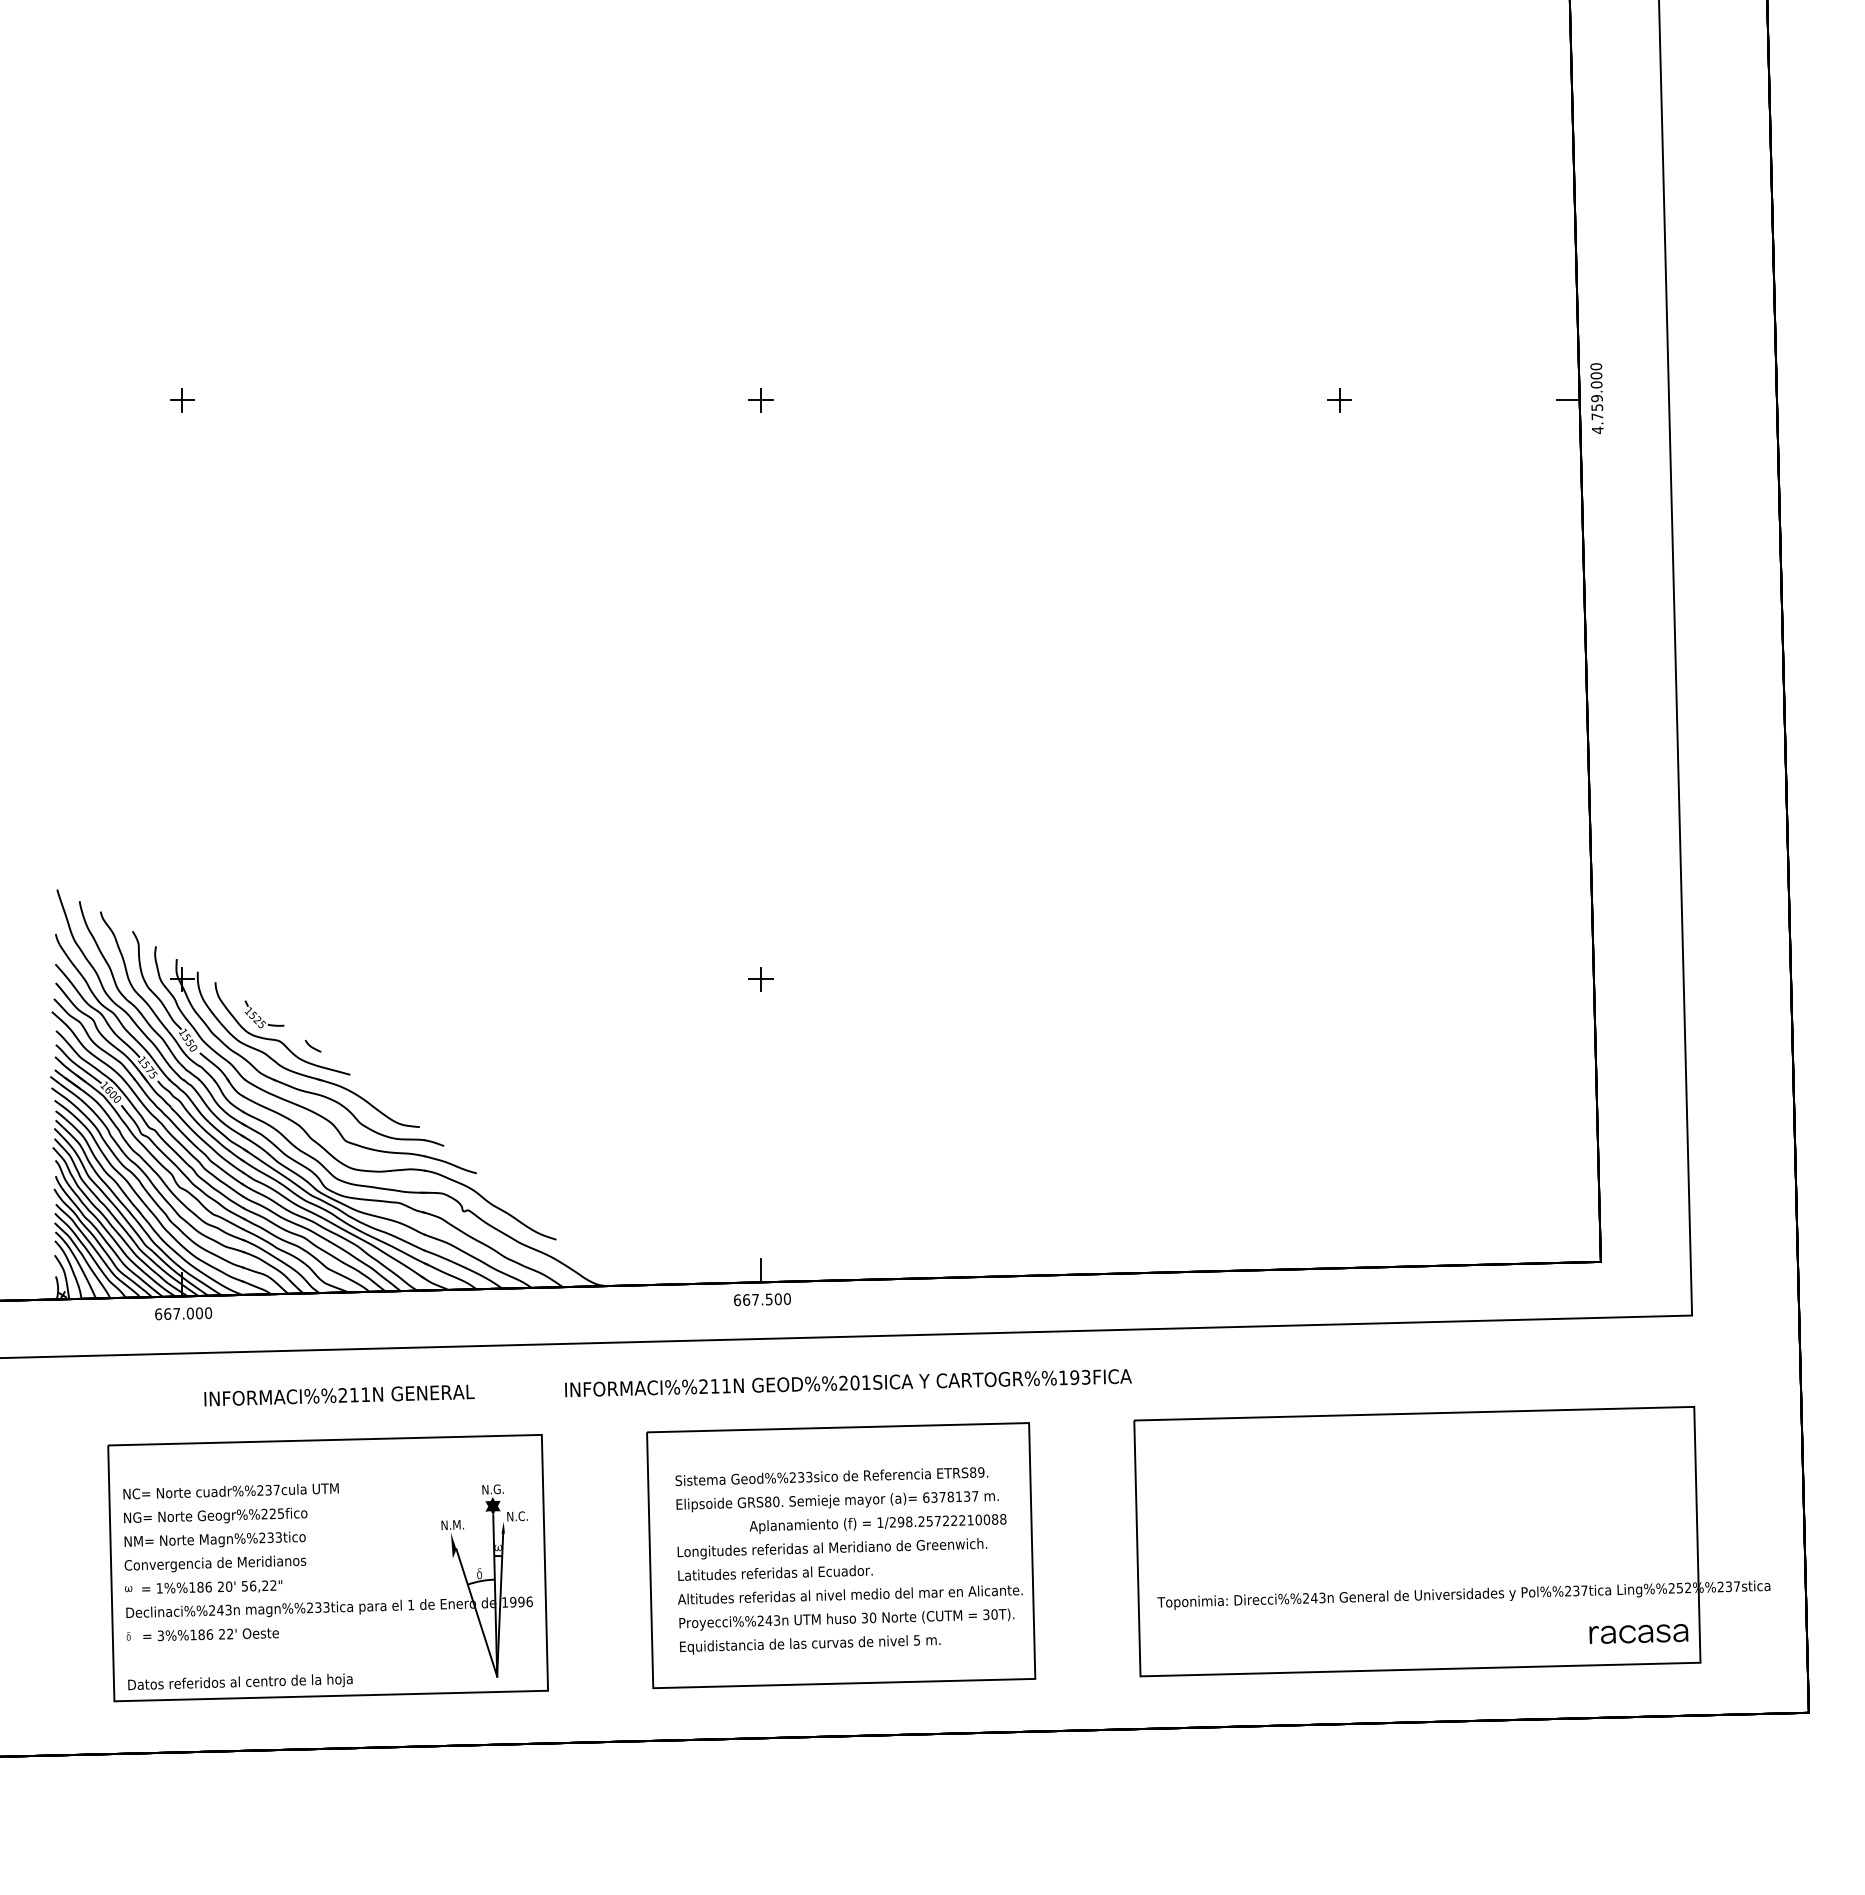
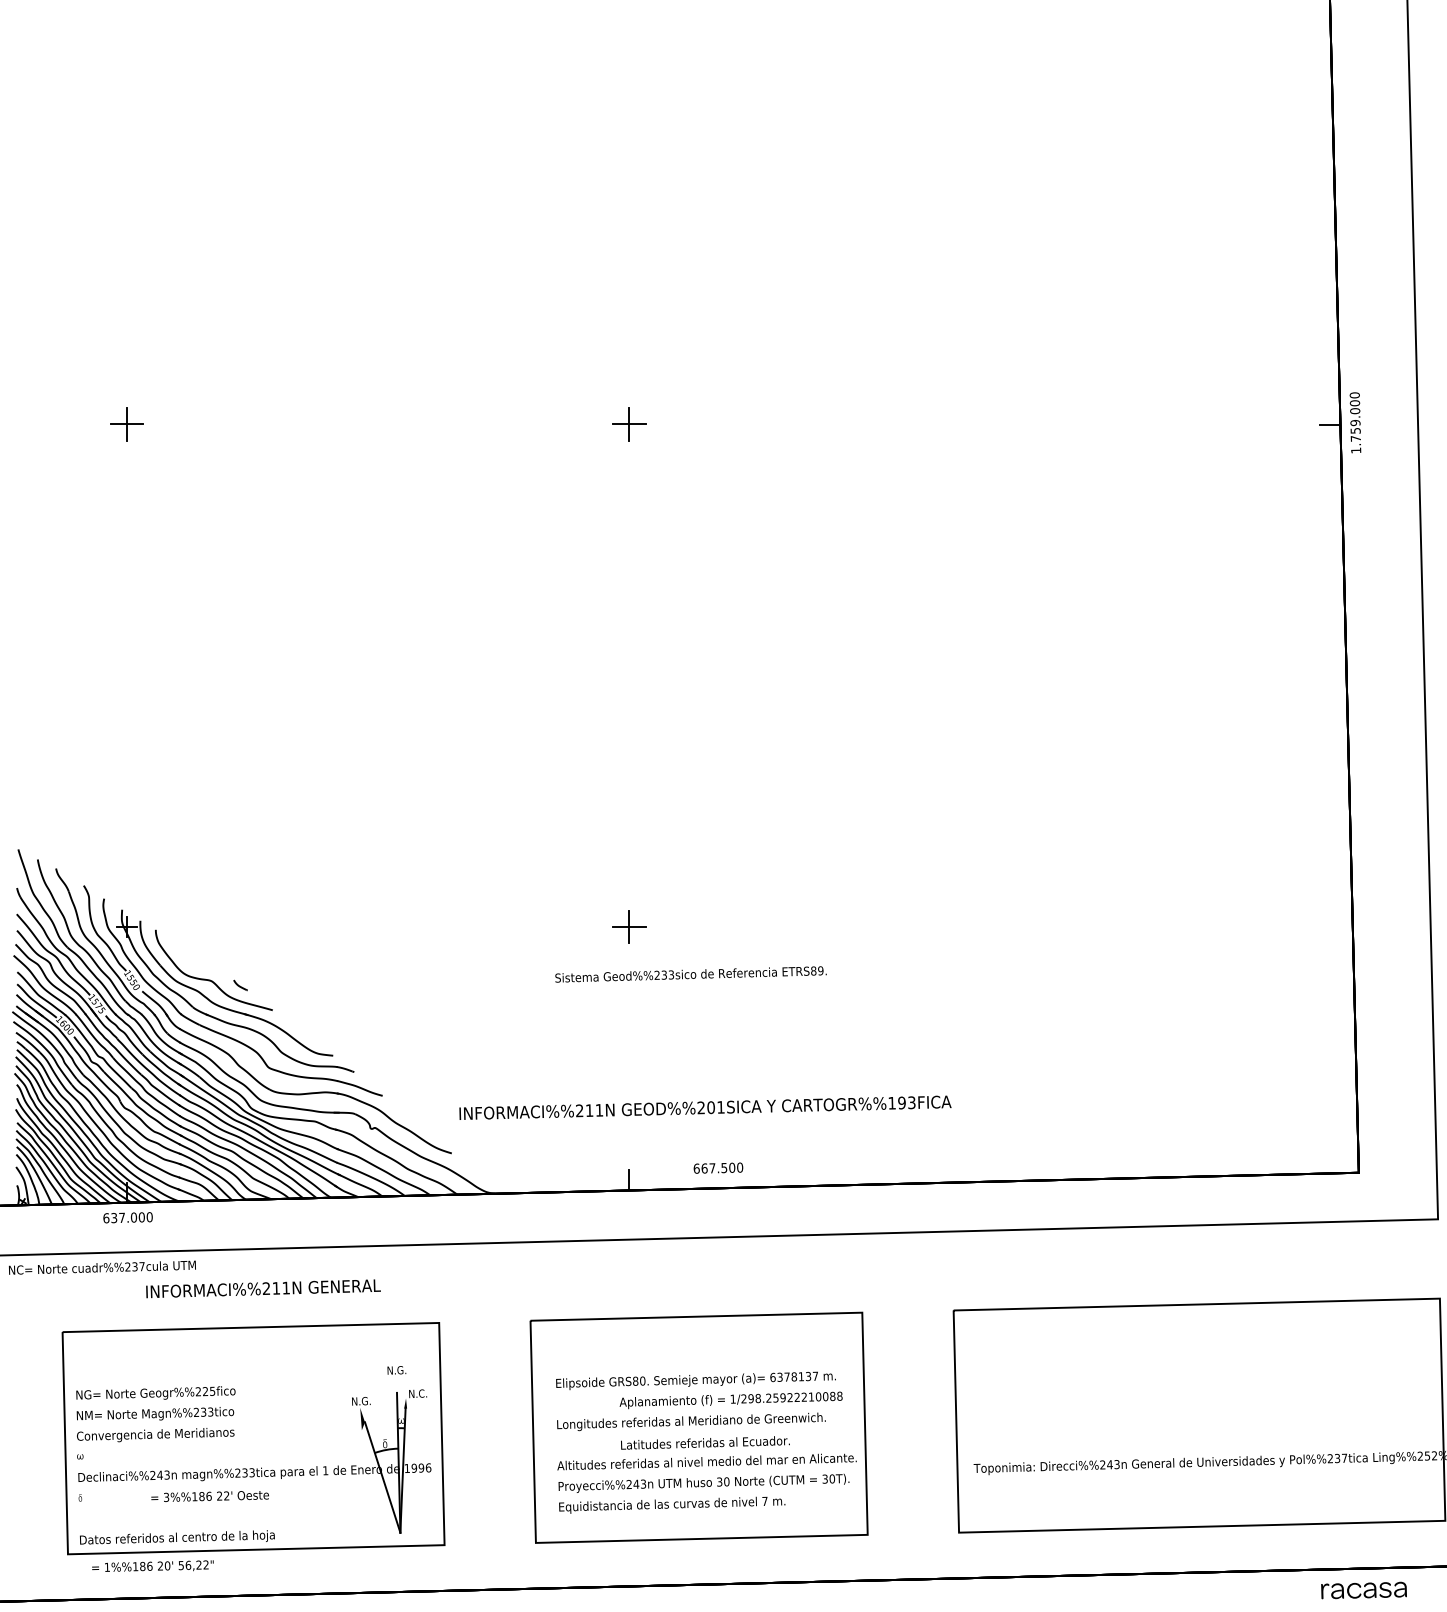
part: (182, 400) -> (127, 424), size x1.6
part: (760, 400) -> (629, 424), size x1.6
part: (1339, 400) -> (1131, 424), removed
text: (1597, 430) -> (1355, 450), 4.759.000 -> 1.759.000
part: (760, 979) -> (629, 927), size x1.6
part: (264, 1014) -> (198, 957), removed
text: (762, 1299) -> (718, 1168), moved
text: (167, 1314) -> (114, 1218), 667.000 -> 637.000
text: (848, 1383) -> (705, 1108), moved
text: (831, 1476) -> (690, 974), moved
text: (230, 1491) -> (101, 1267), moved
fill: (492, 1506) -> (396, 1385), removed
text: (937, 1520) -> (782, 1397), 1/298.25722210088 -> 1/298.25922210088
text: (457, 1524) -> (365, 1400), N.M. -> N.G.
text: (775, 1572) -> (705, 1442), moved
text: (212, 1586) -> (153, 1565), moved
part: (1638, 1633) -> (1363, 1590), moved
text: (210, 1634) -> (209, 1496), moved
text: (917, 1640) -> (765, 1501), 5 -> 7

